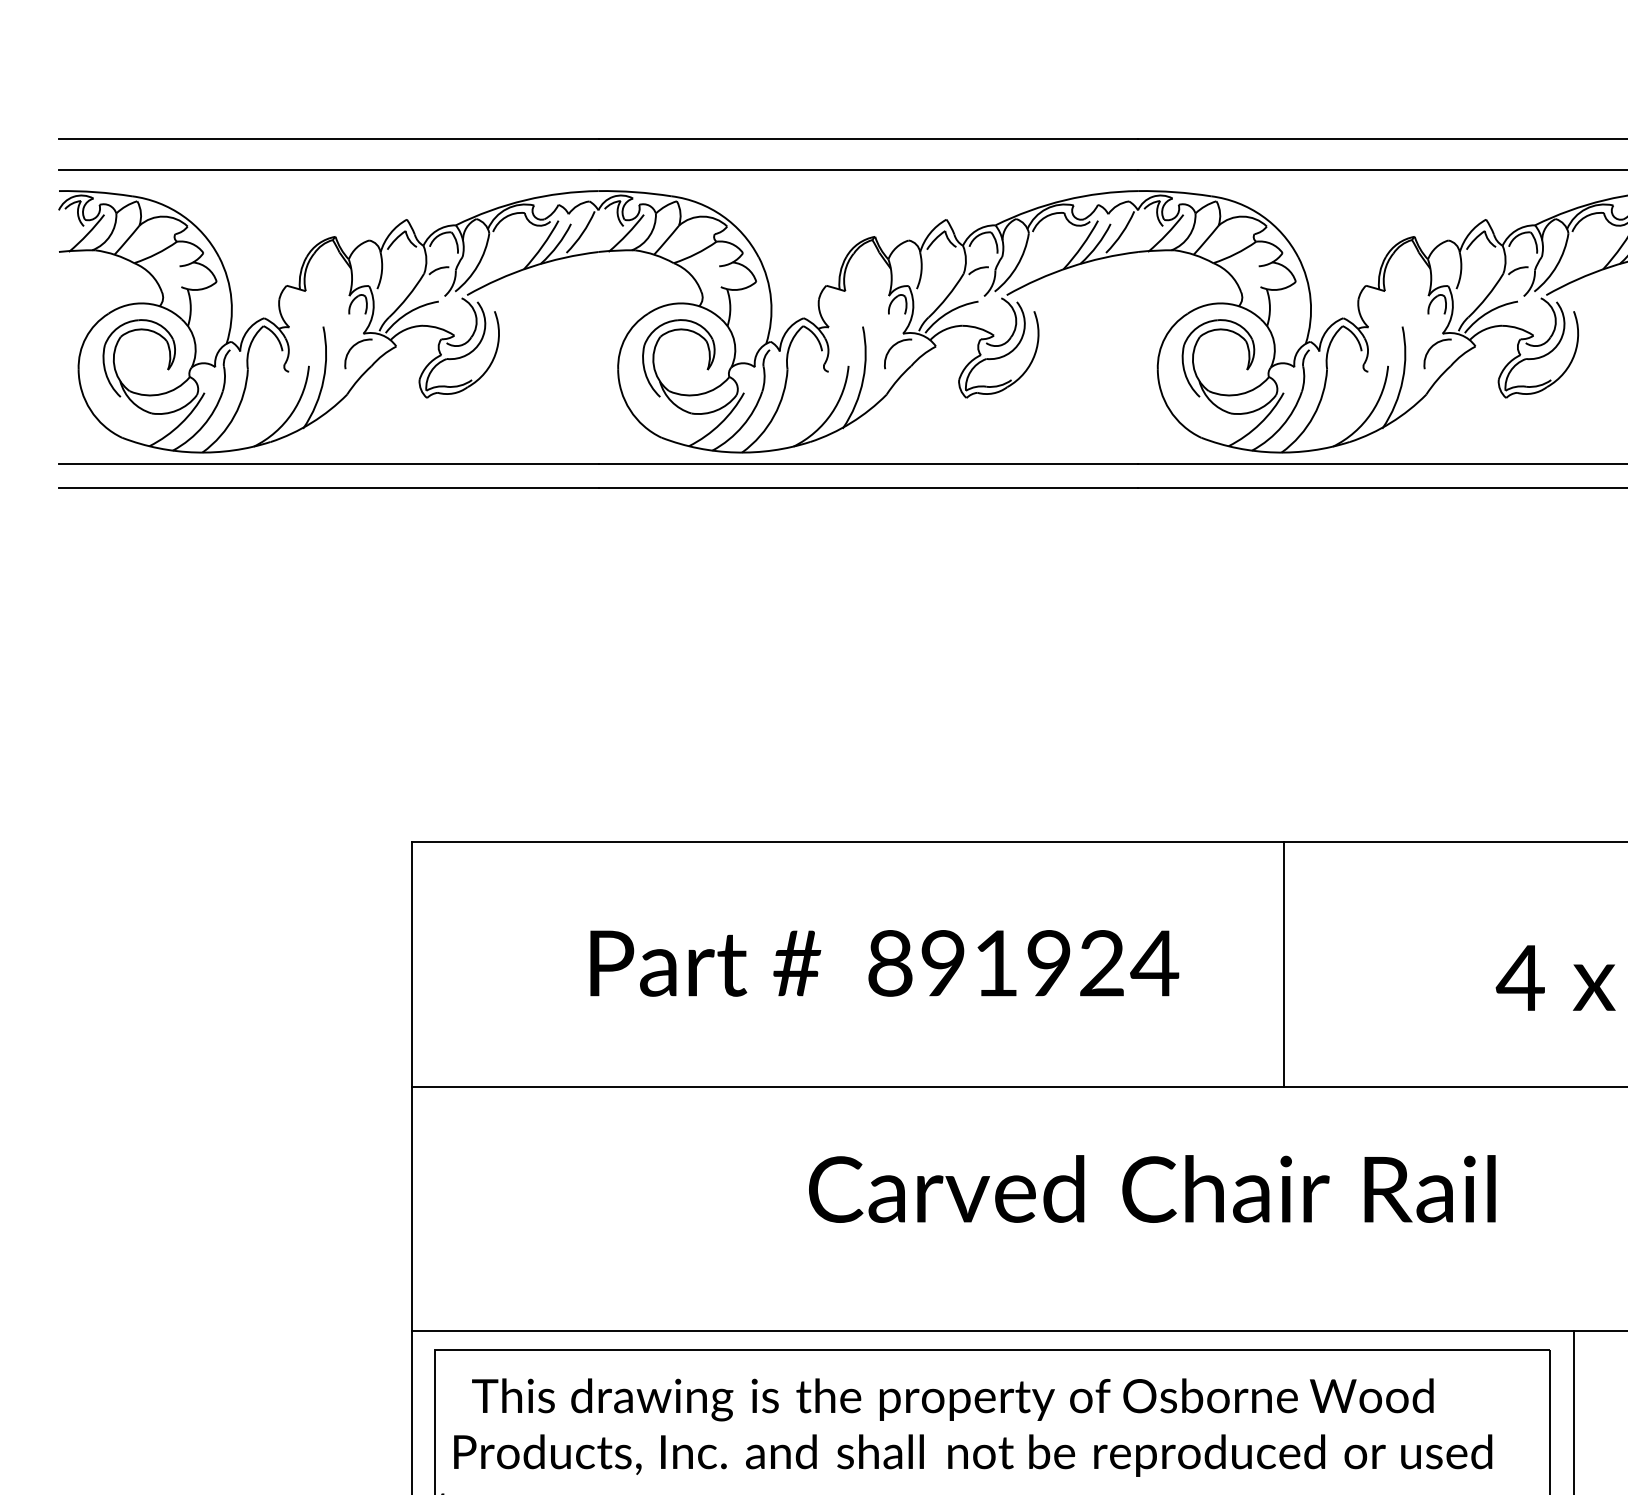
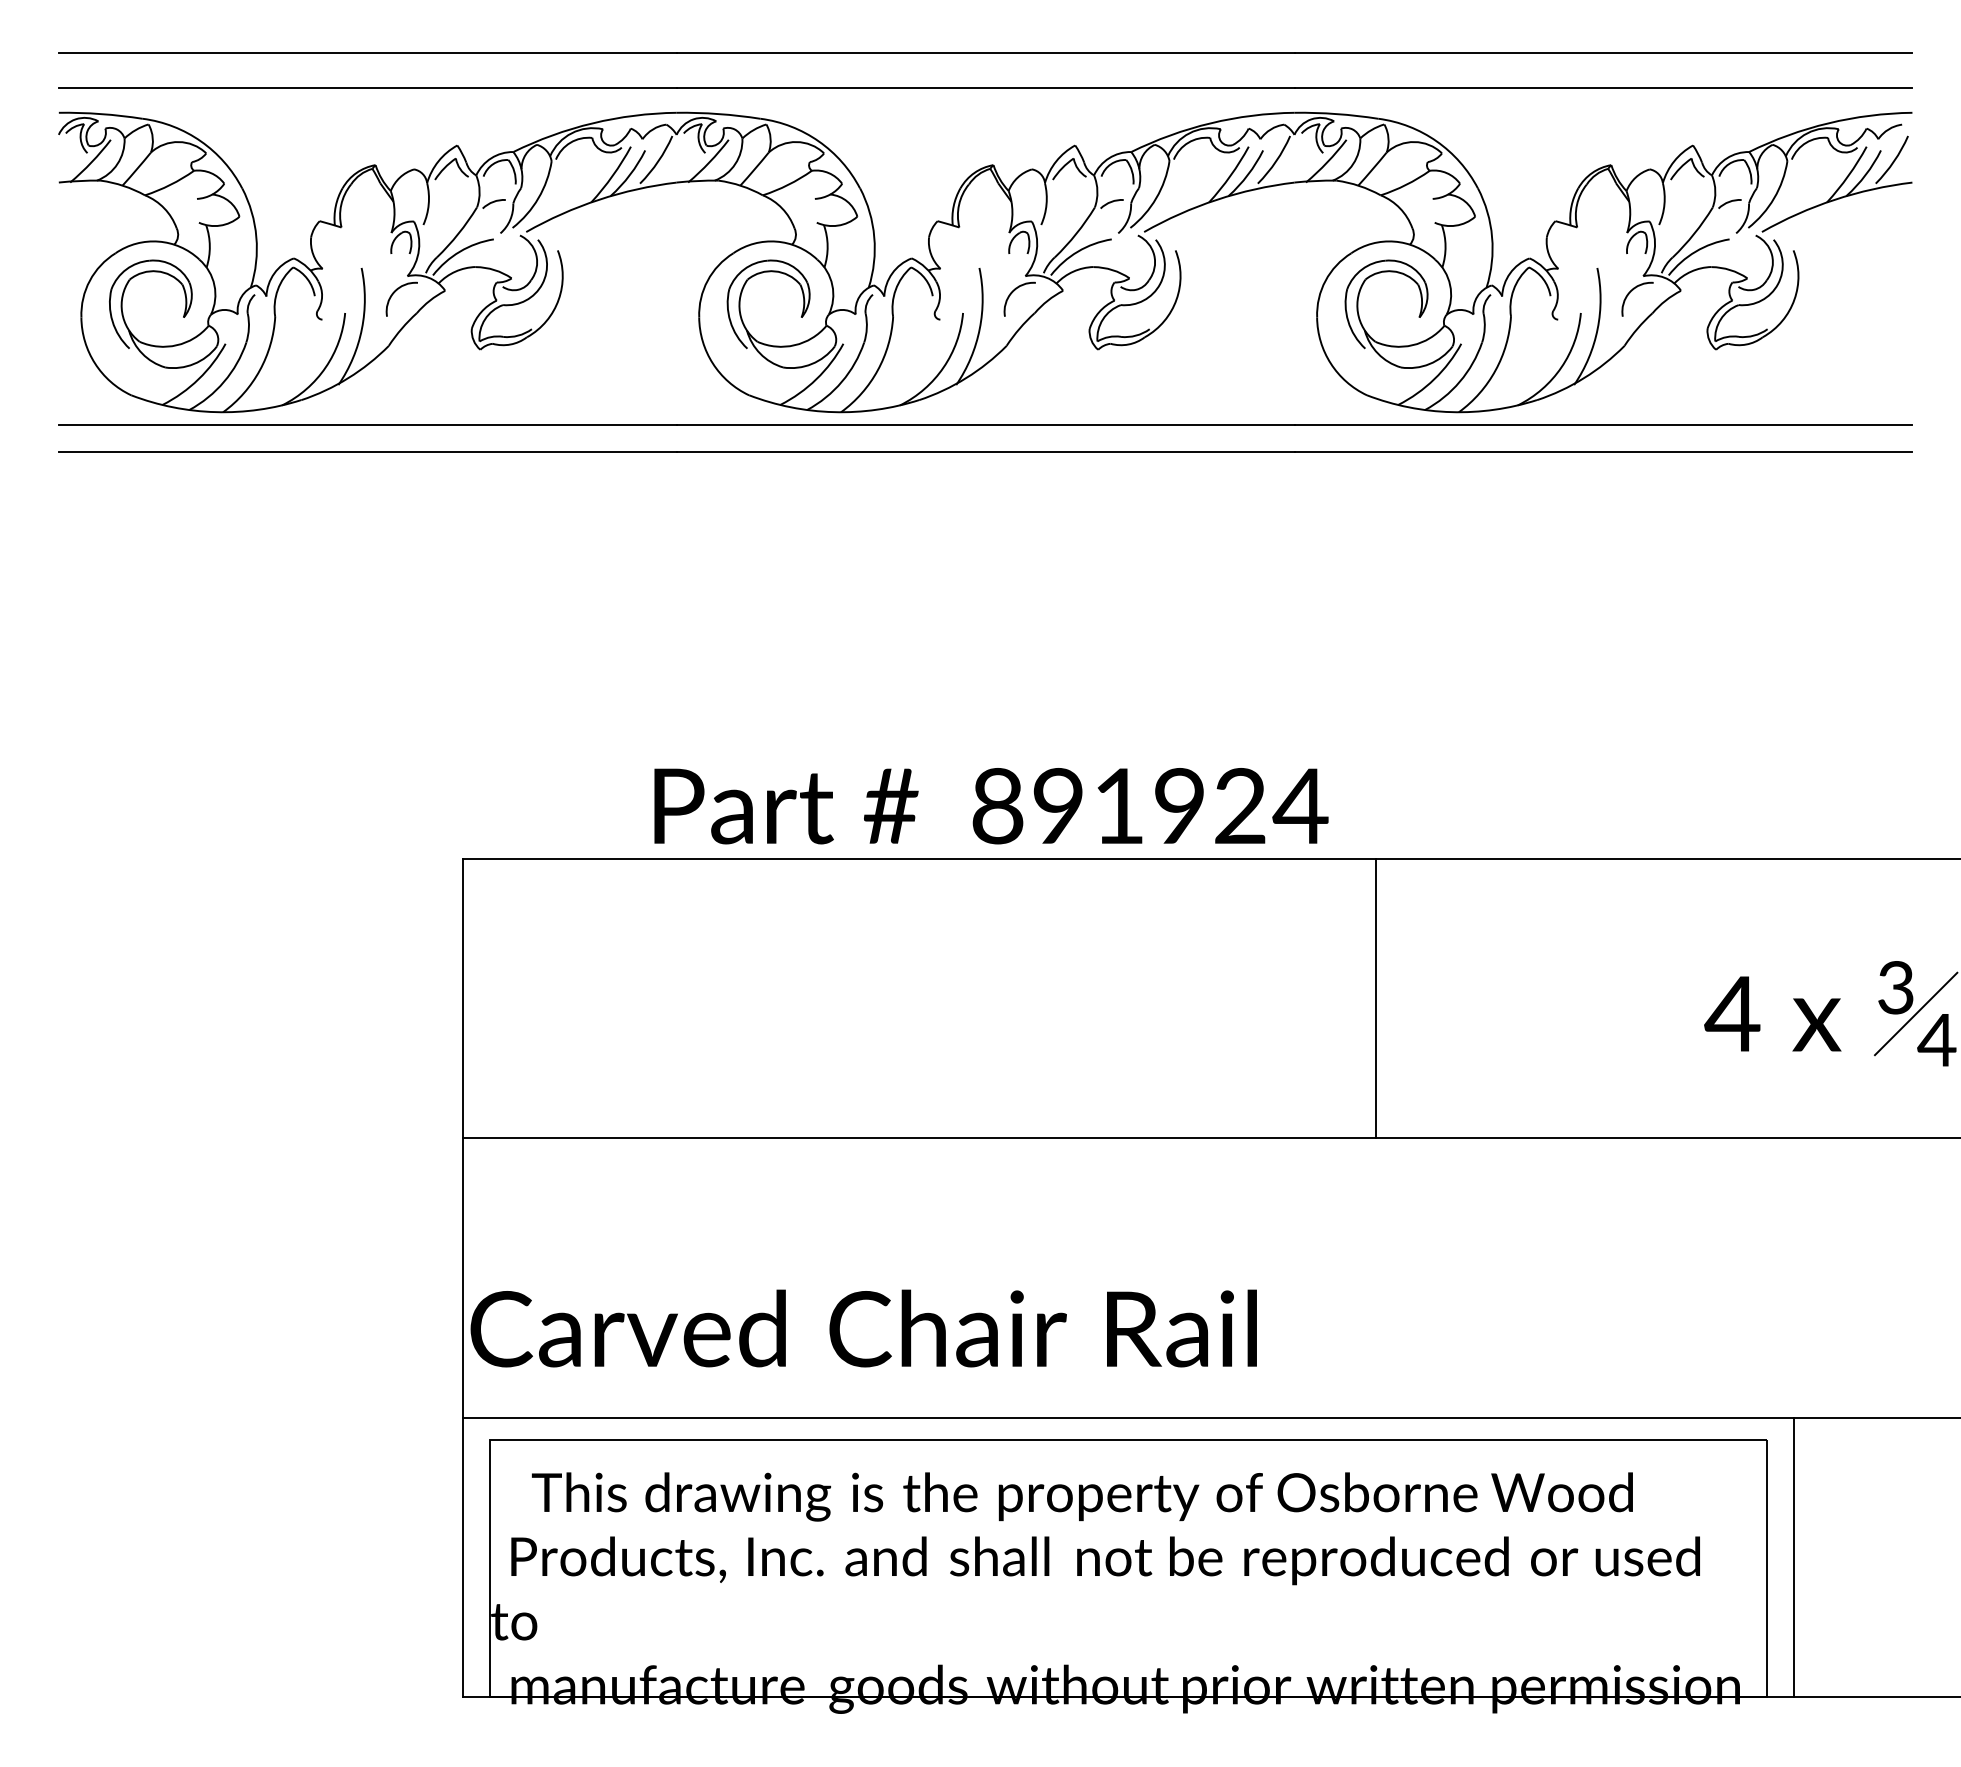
text: (884, 963) -> (991, 806), moved
line: (1283, 964) -> (1375, 998), moved
text: (1152, 1189) -> (863, 1328), moved

